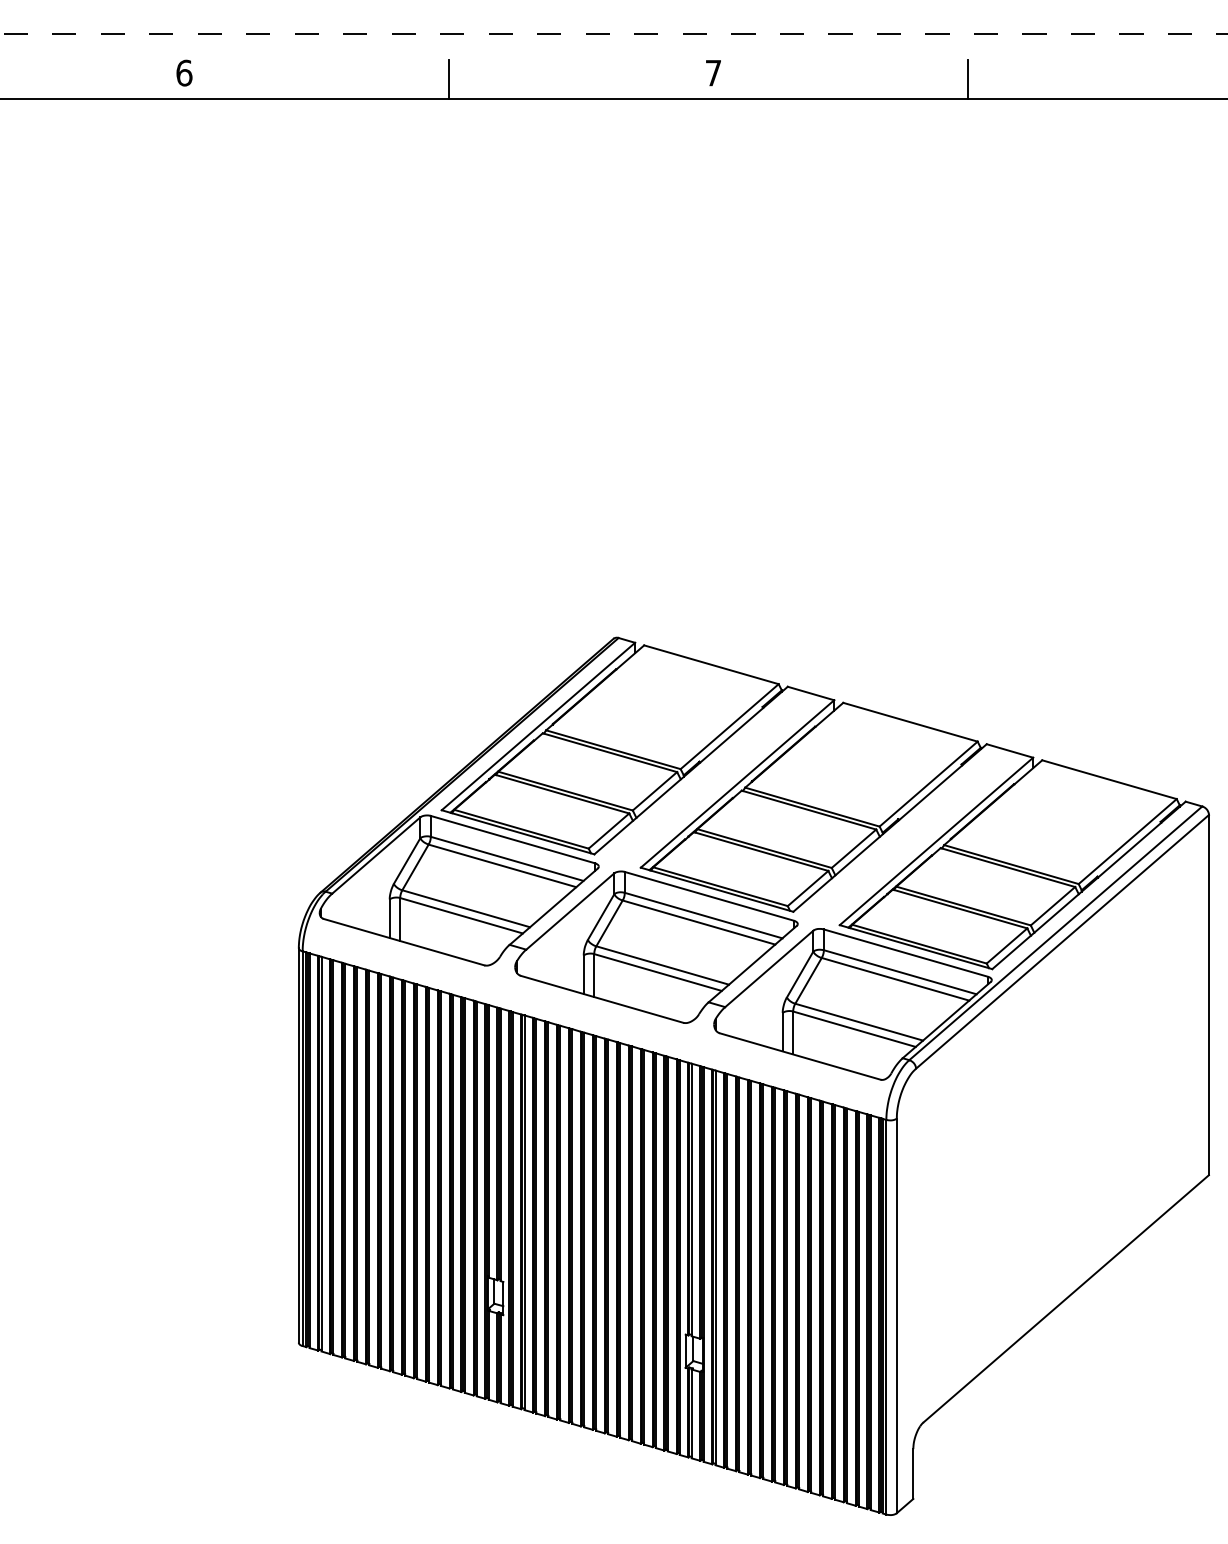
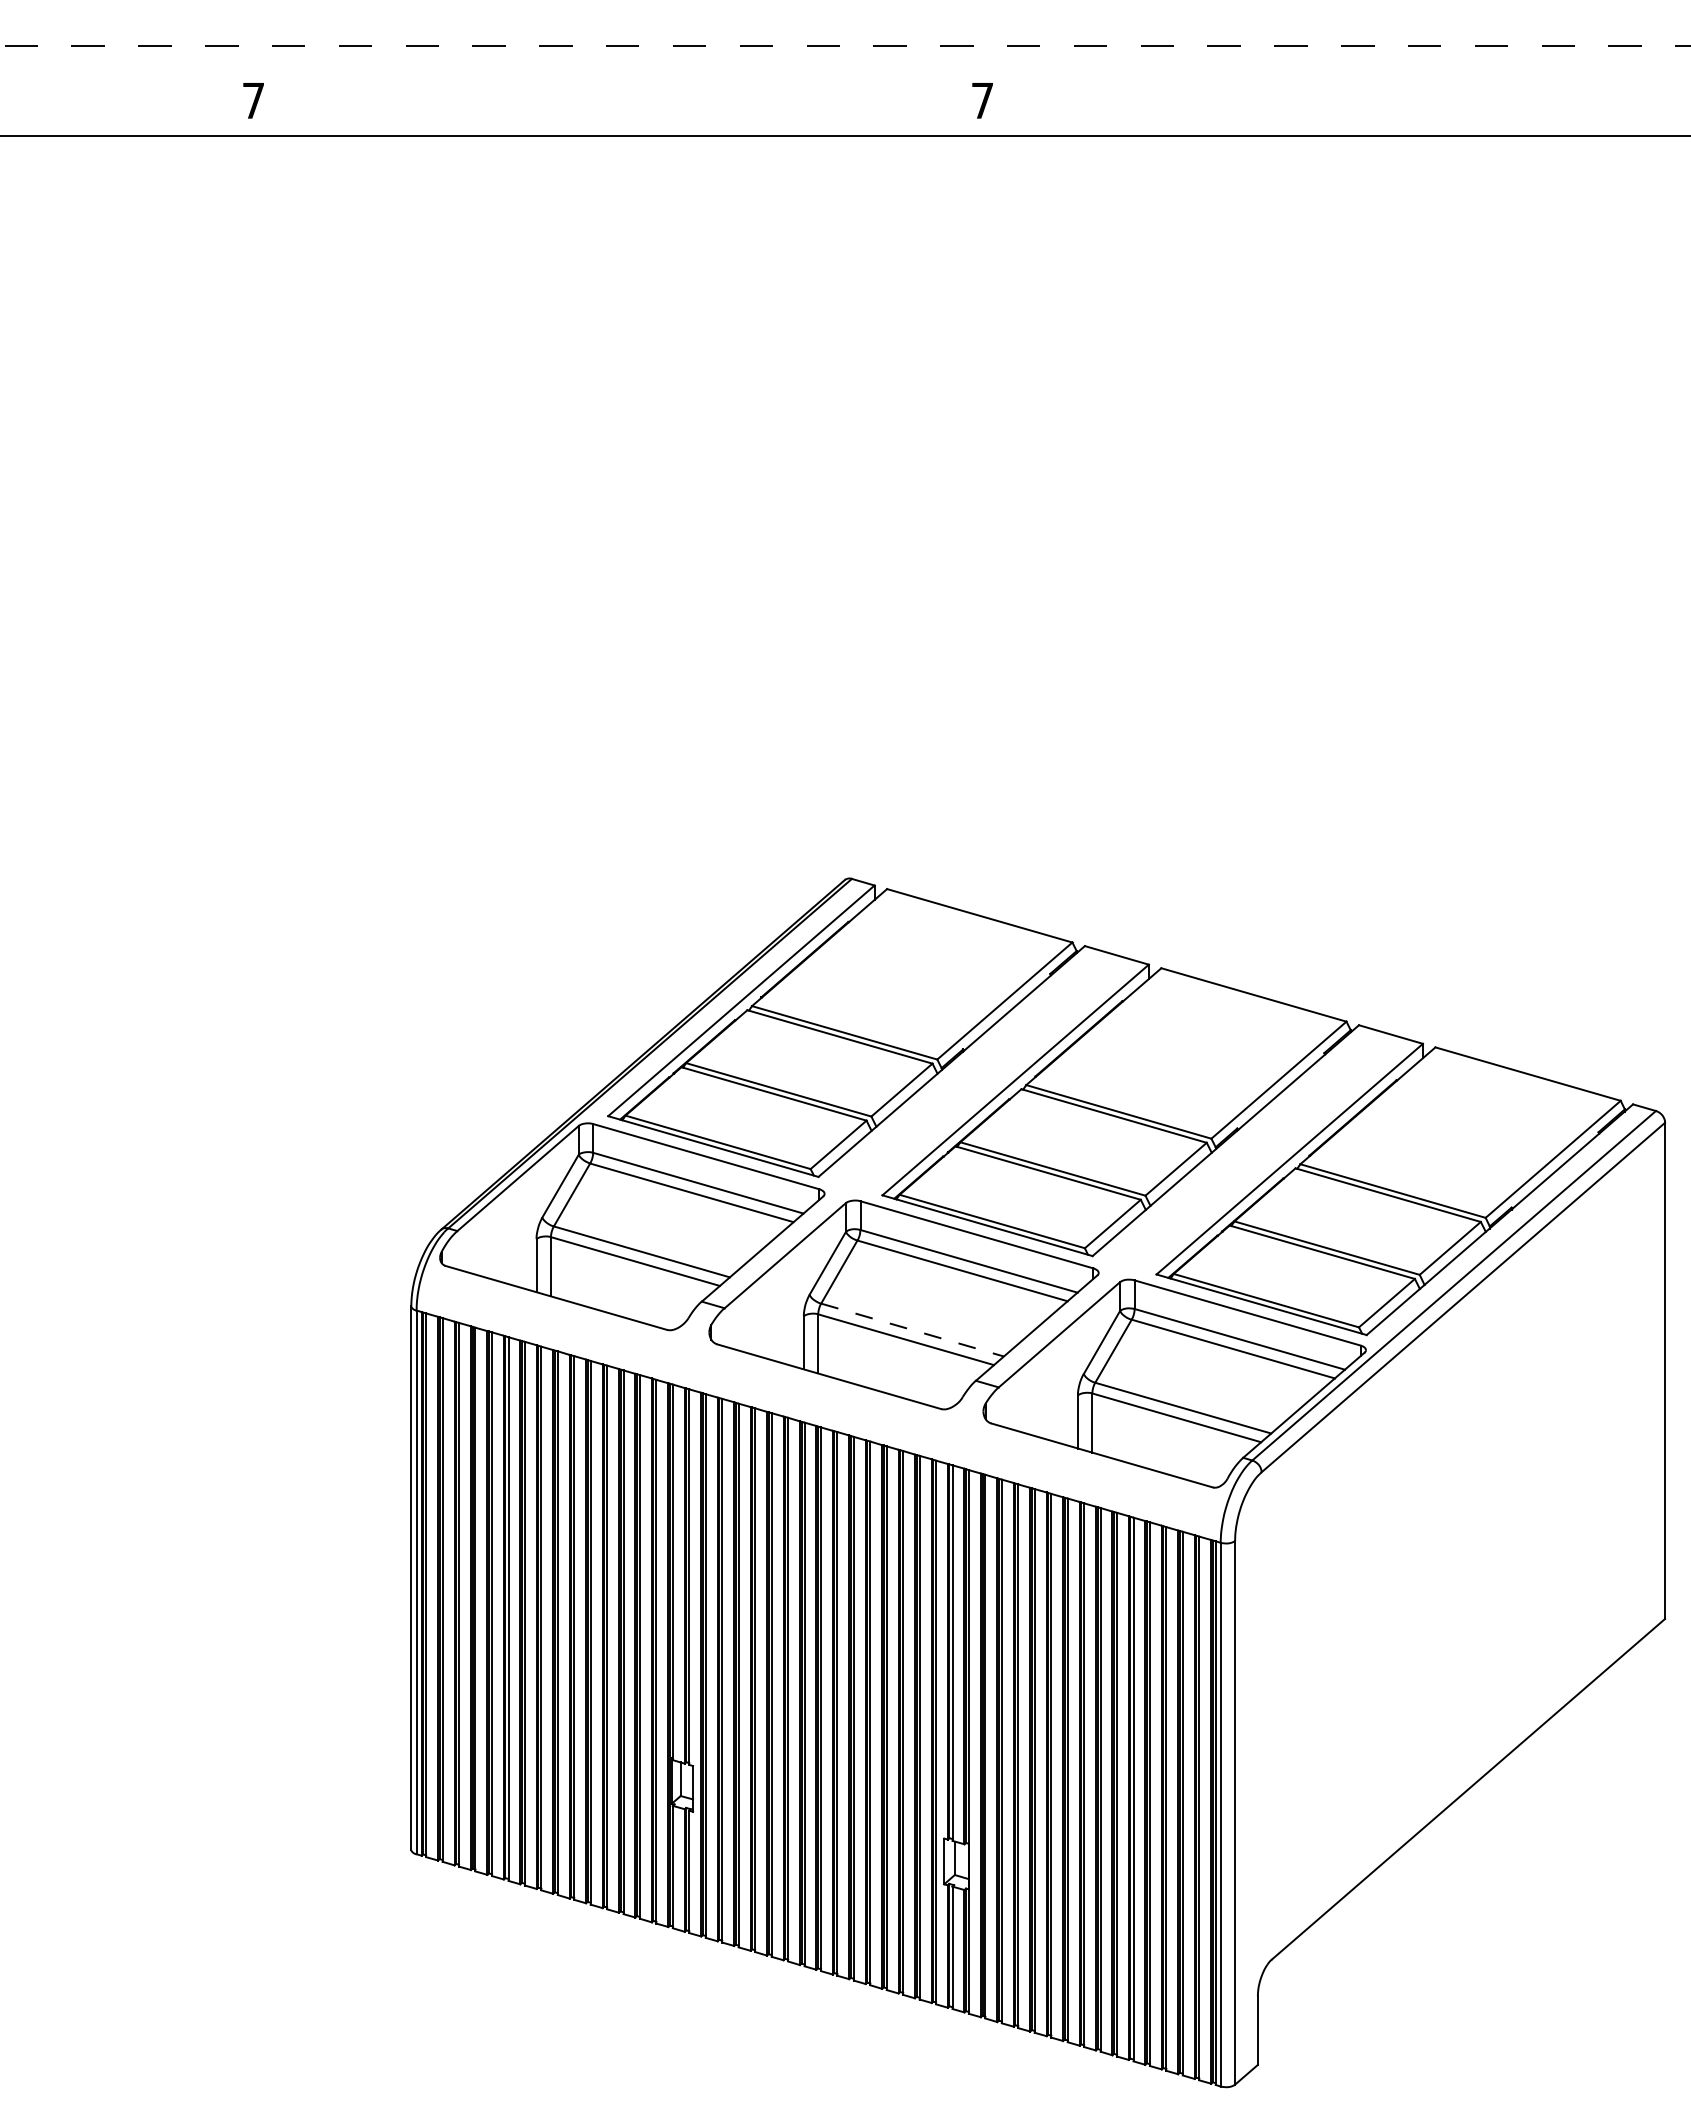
text: (184, 72) -> (253, 100), 6 -> 7
line: (449, 78) -> (618, 108), removed
line: (967, 78) -> (1332, 108), removed
line: (663, 965) -> (913, 1330), solid -> dashed

